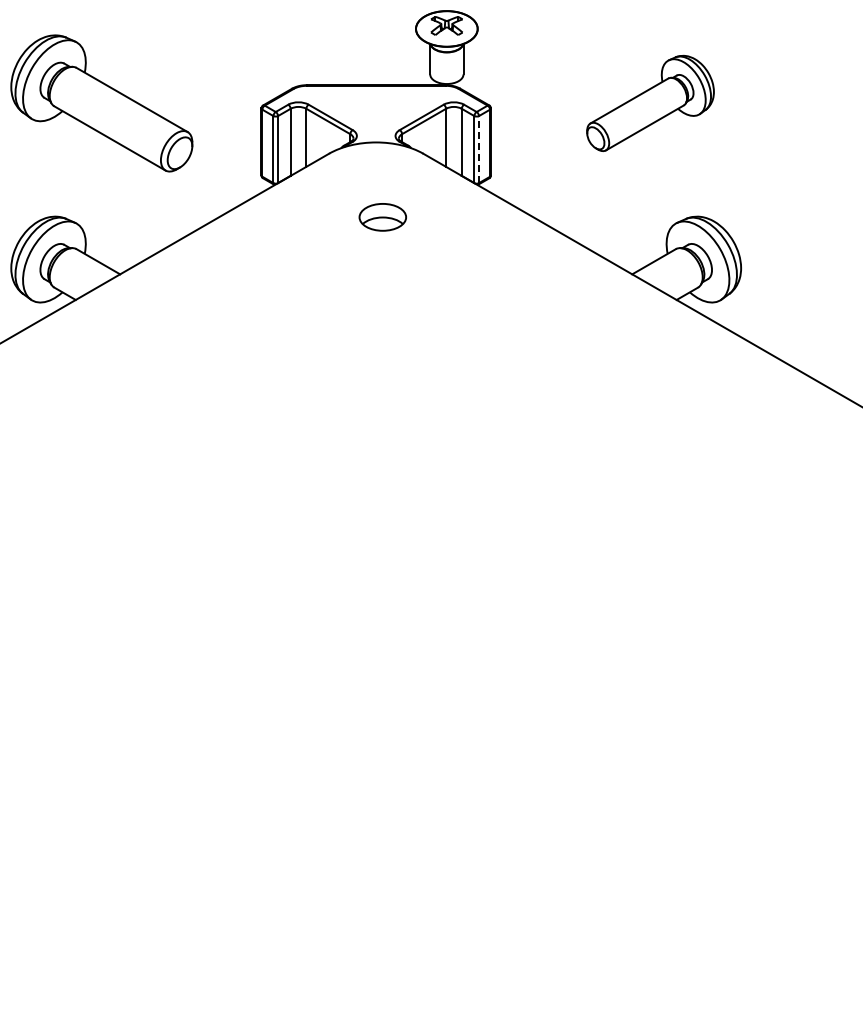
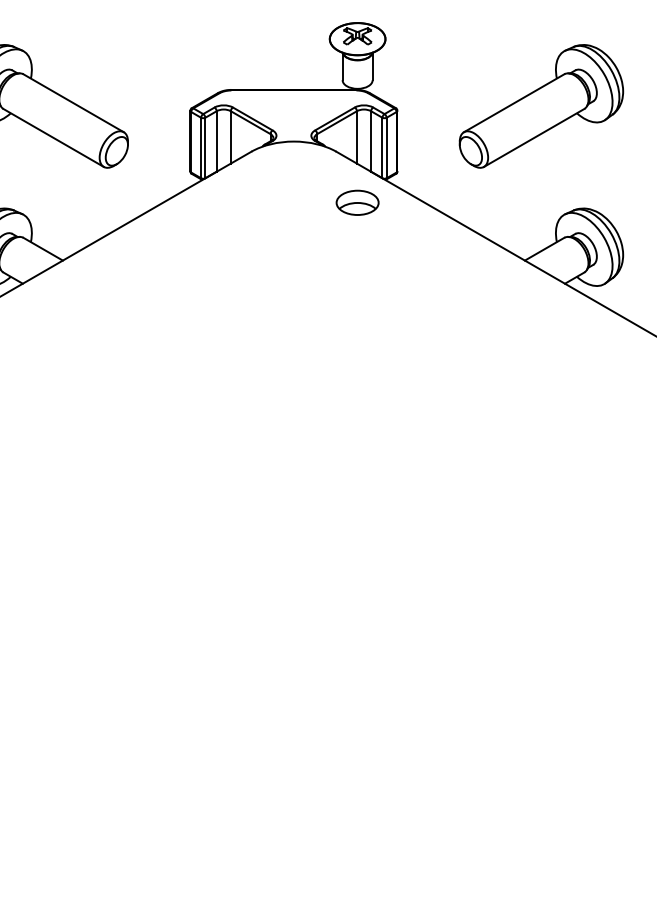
part: (650, 103) -> (541, 106), size x1.43
line: (479, 149) -> (387, 147), dashed -> solid
part: (382, 217) -> (357, 202), moved

